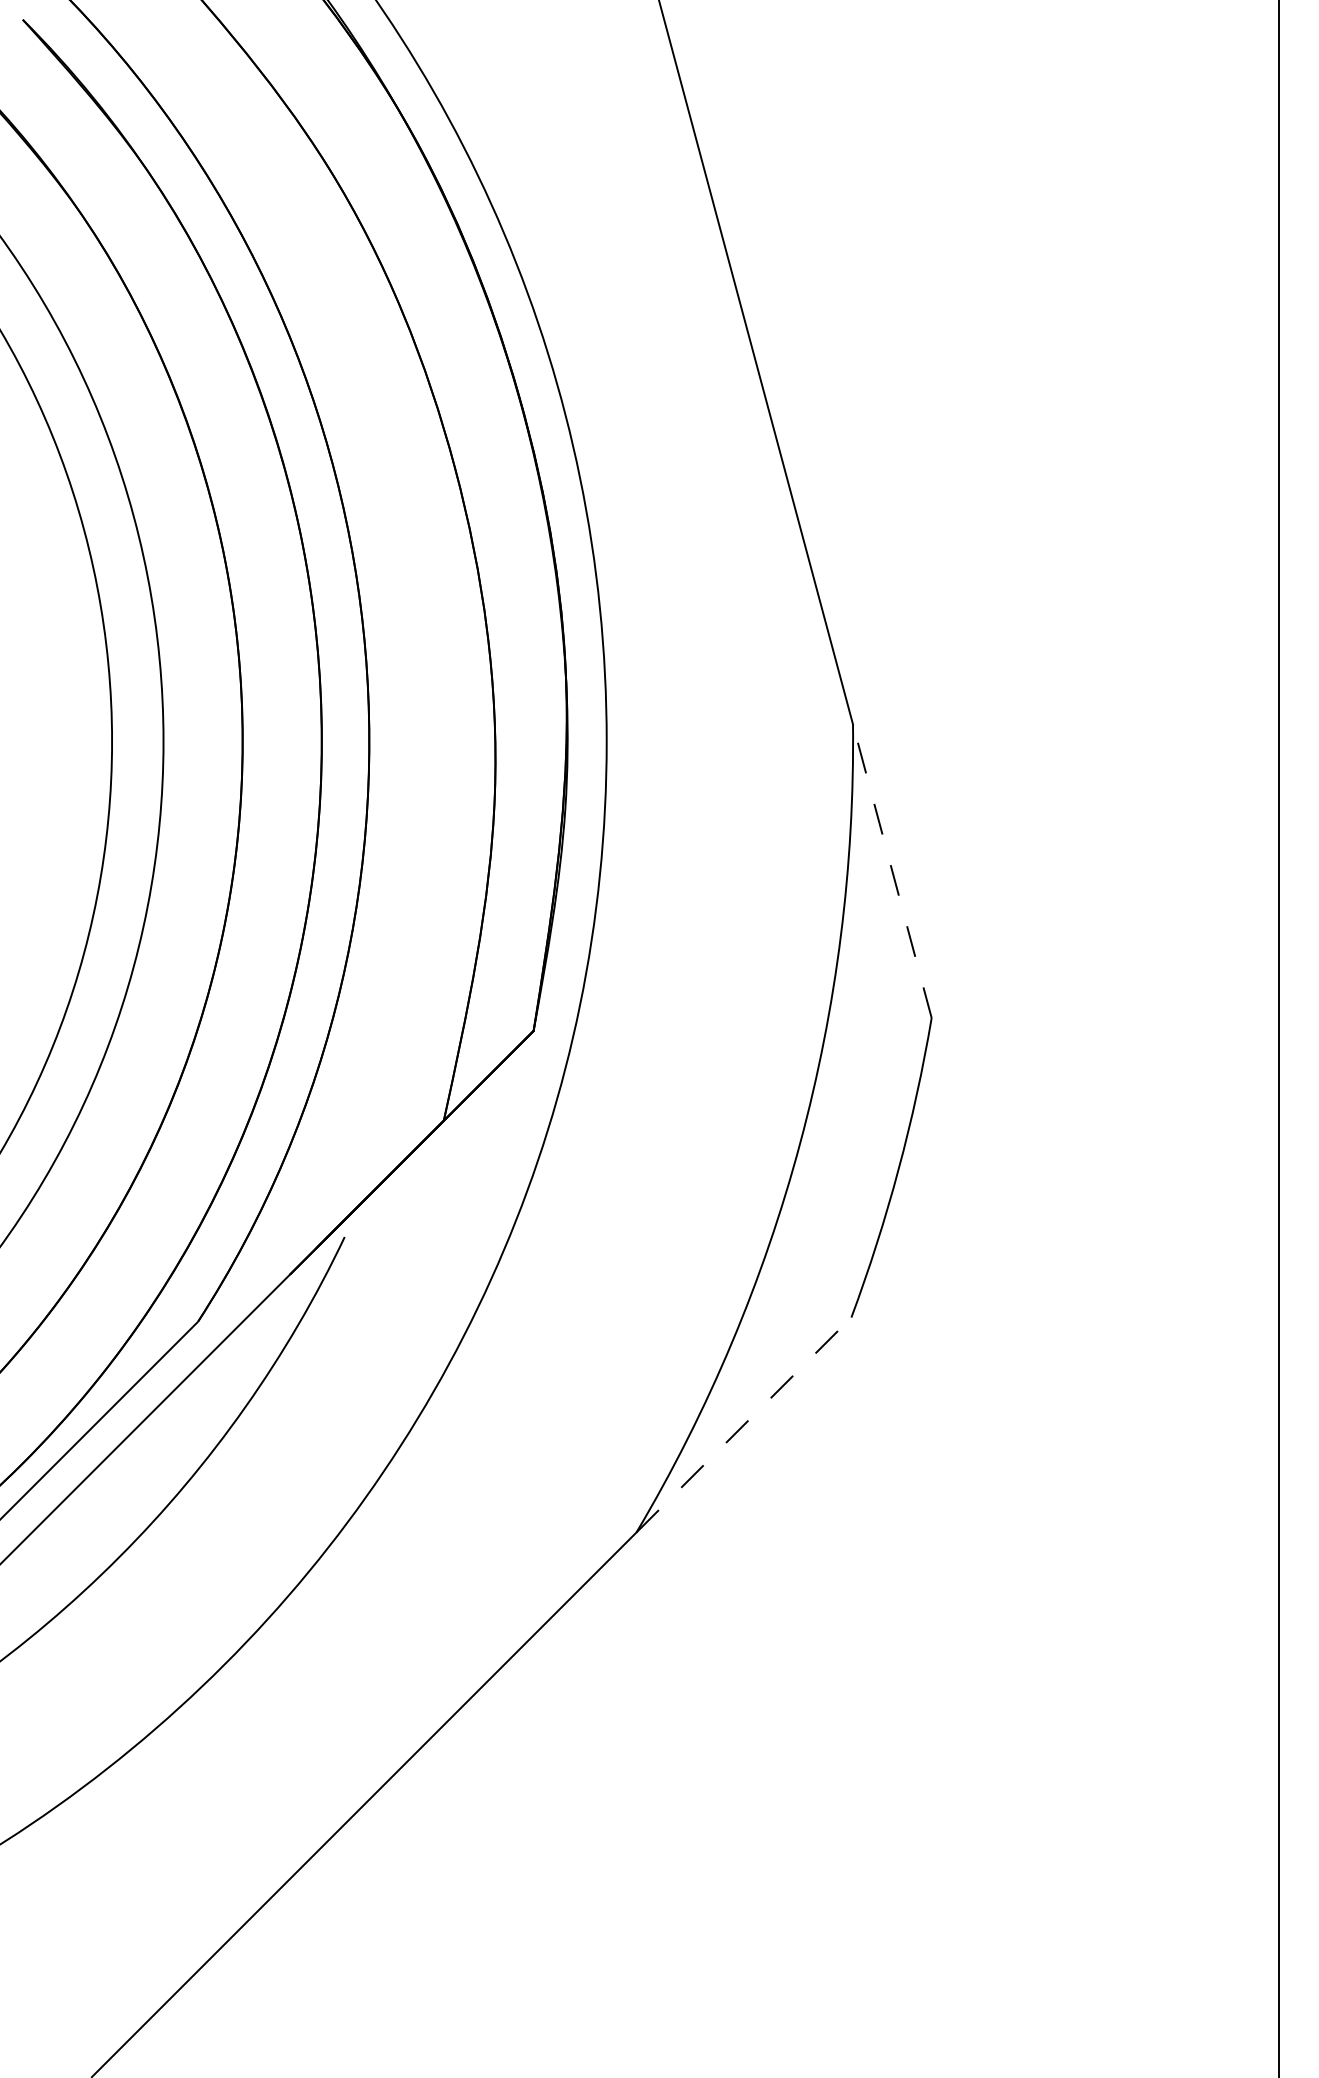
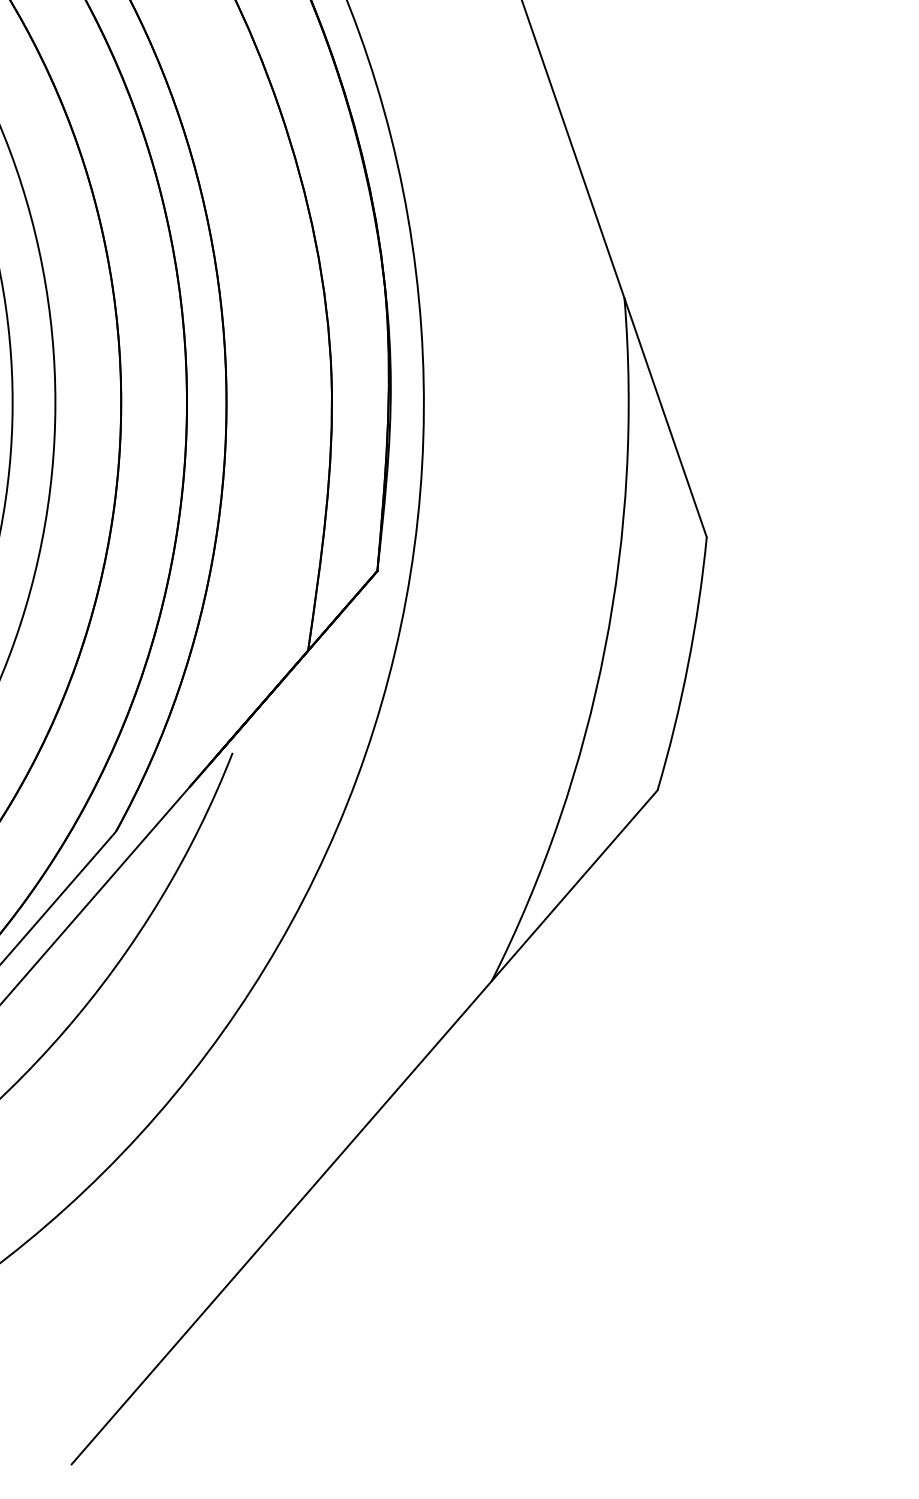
line: (892, 871) -> (665, 418), dashed -> solid
line: (743, 1425) -> (574, 886), dashed -> solid

